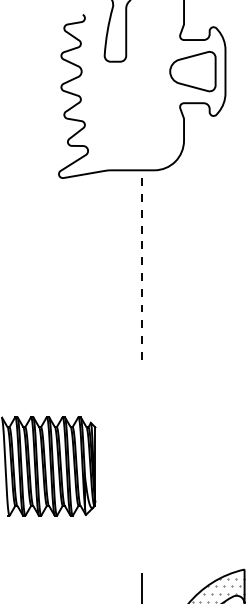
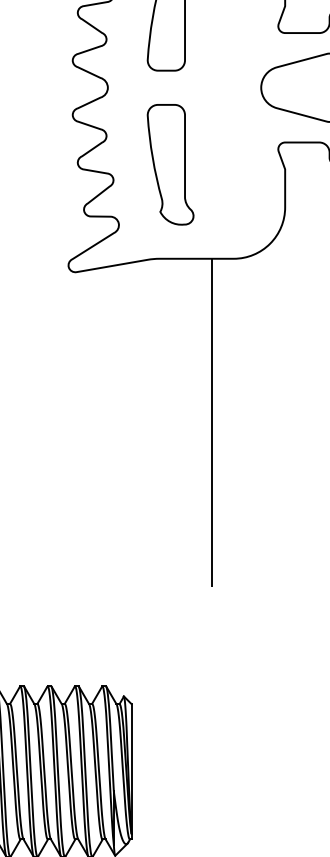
part: (117, 115) -> (169, 163), added
line: (141, 265) -> (211, 423), dashed -> solid

